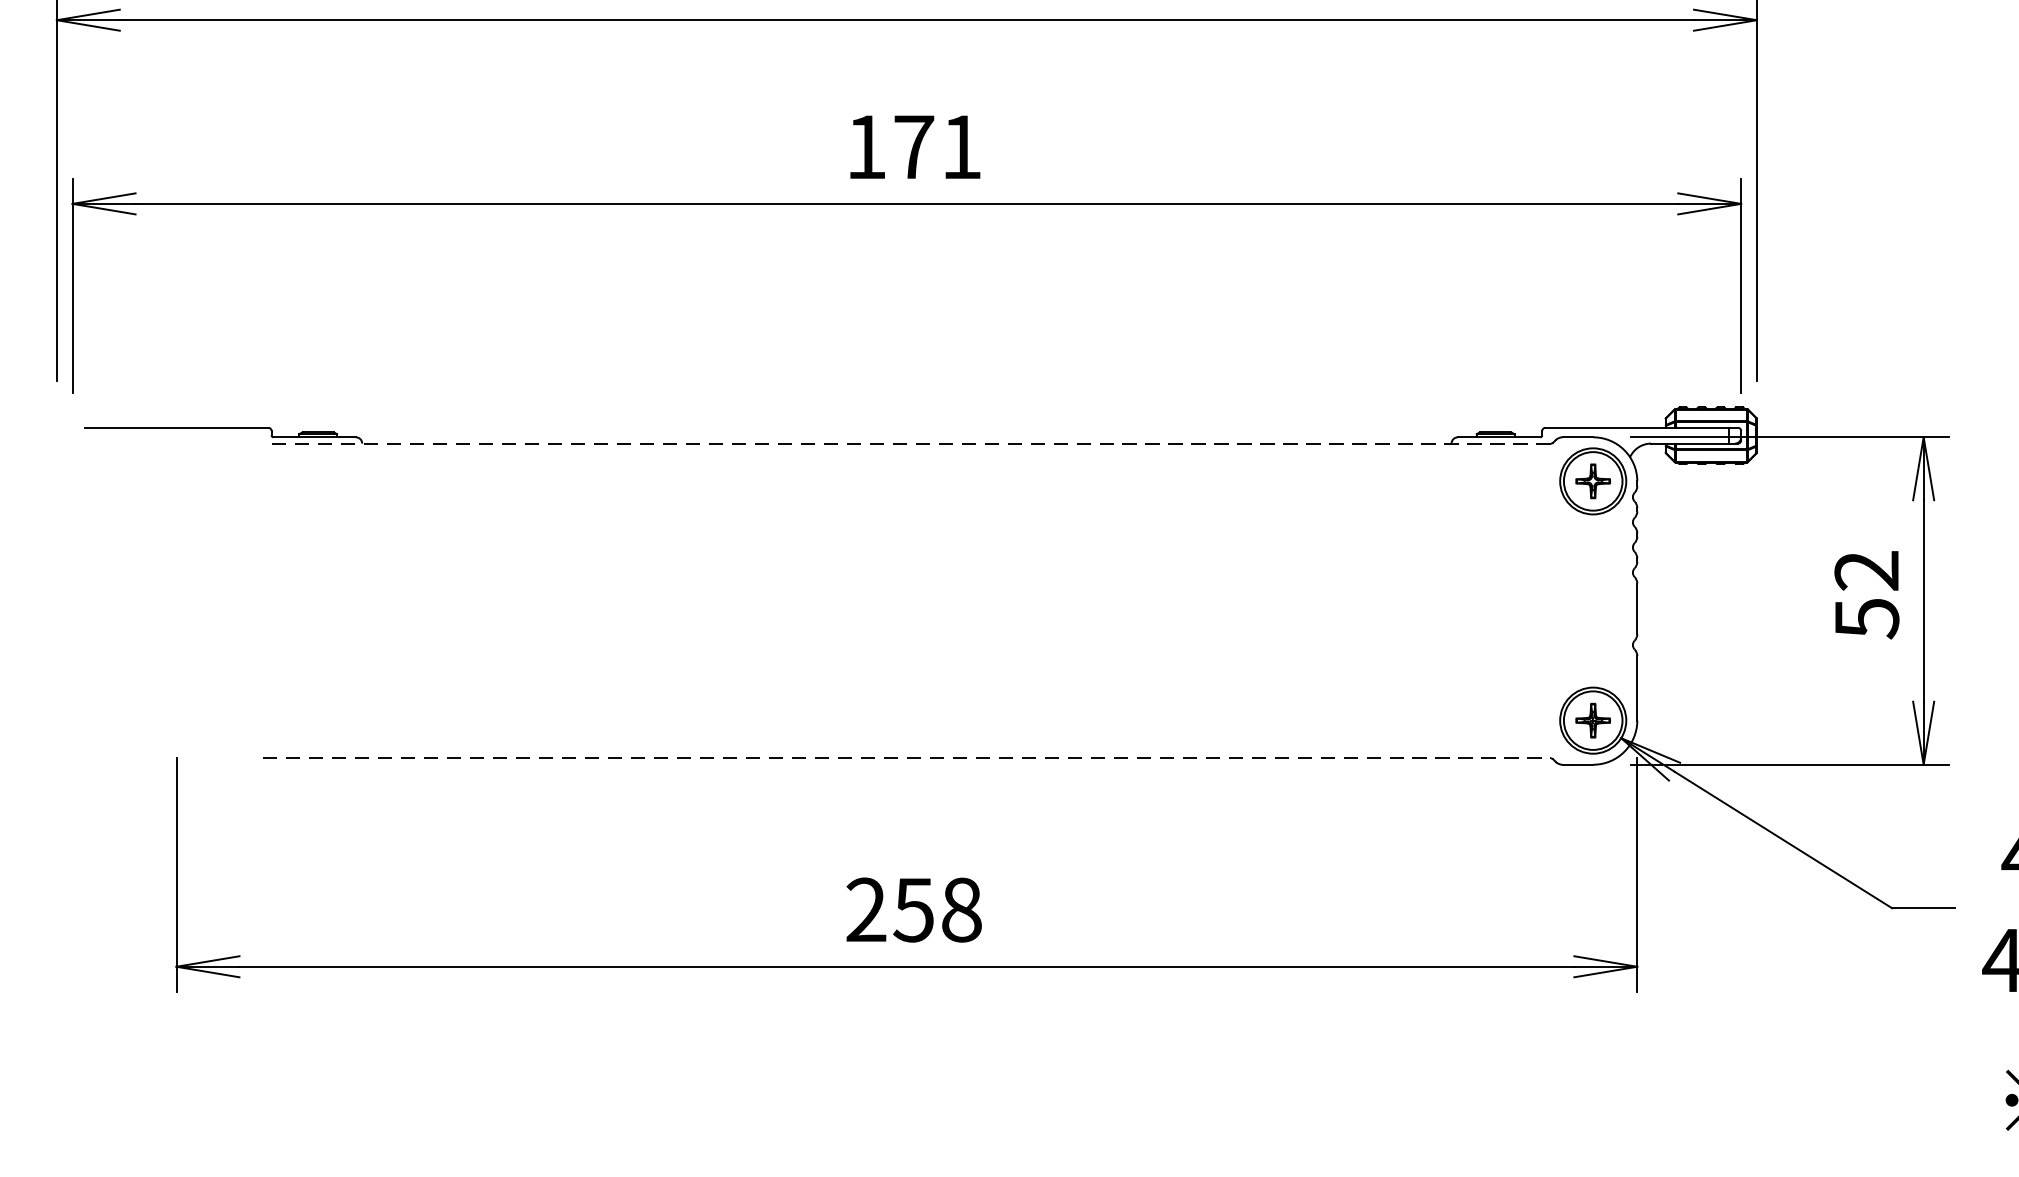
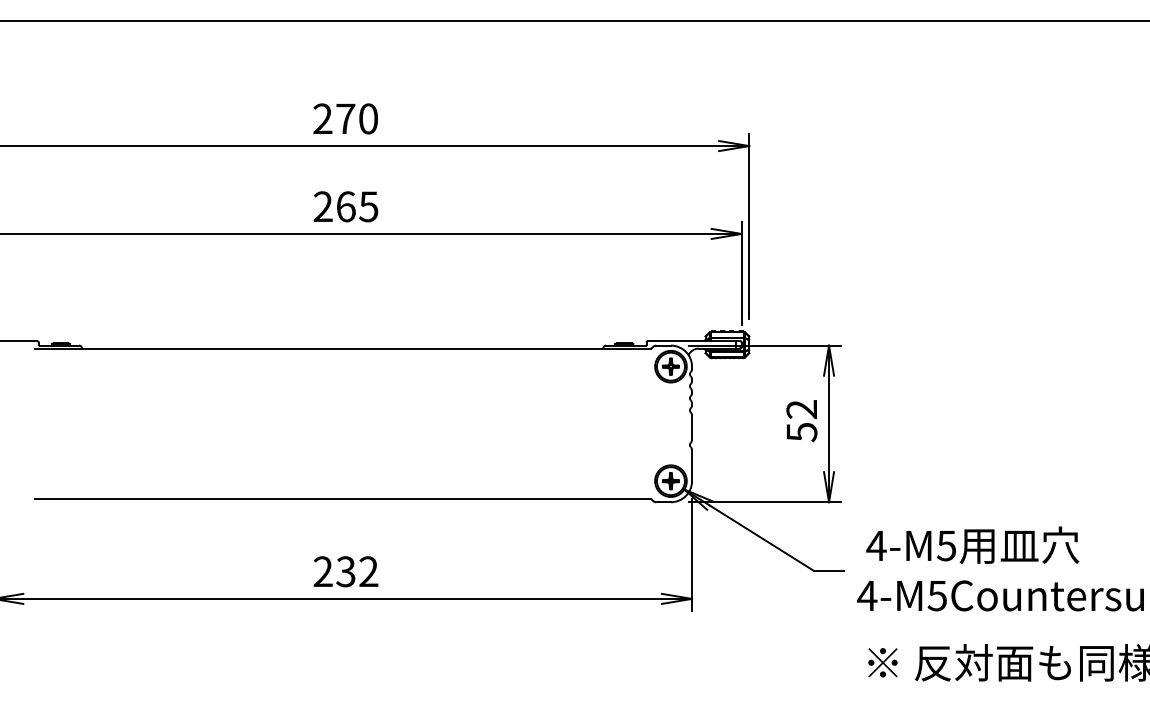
text: (912, 146) -> (345, 206), 171 -> 265
line: (906, 443) -> (342, 348), dashed -> solid
line: (908, 758) -> (343, 499), dashed -> solid
text: (937, 909) -> (357, 571), 258 -> 232

